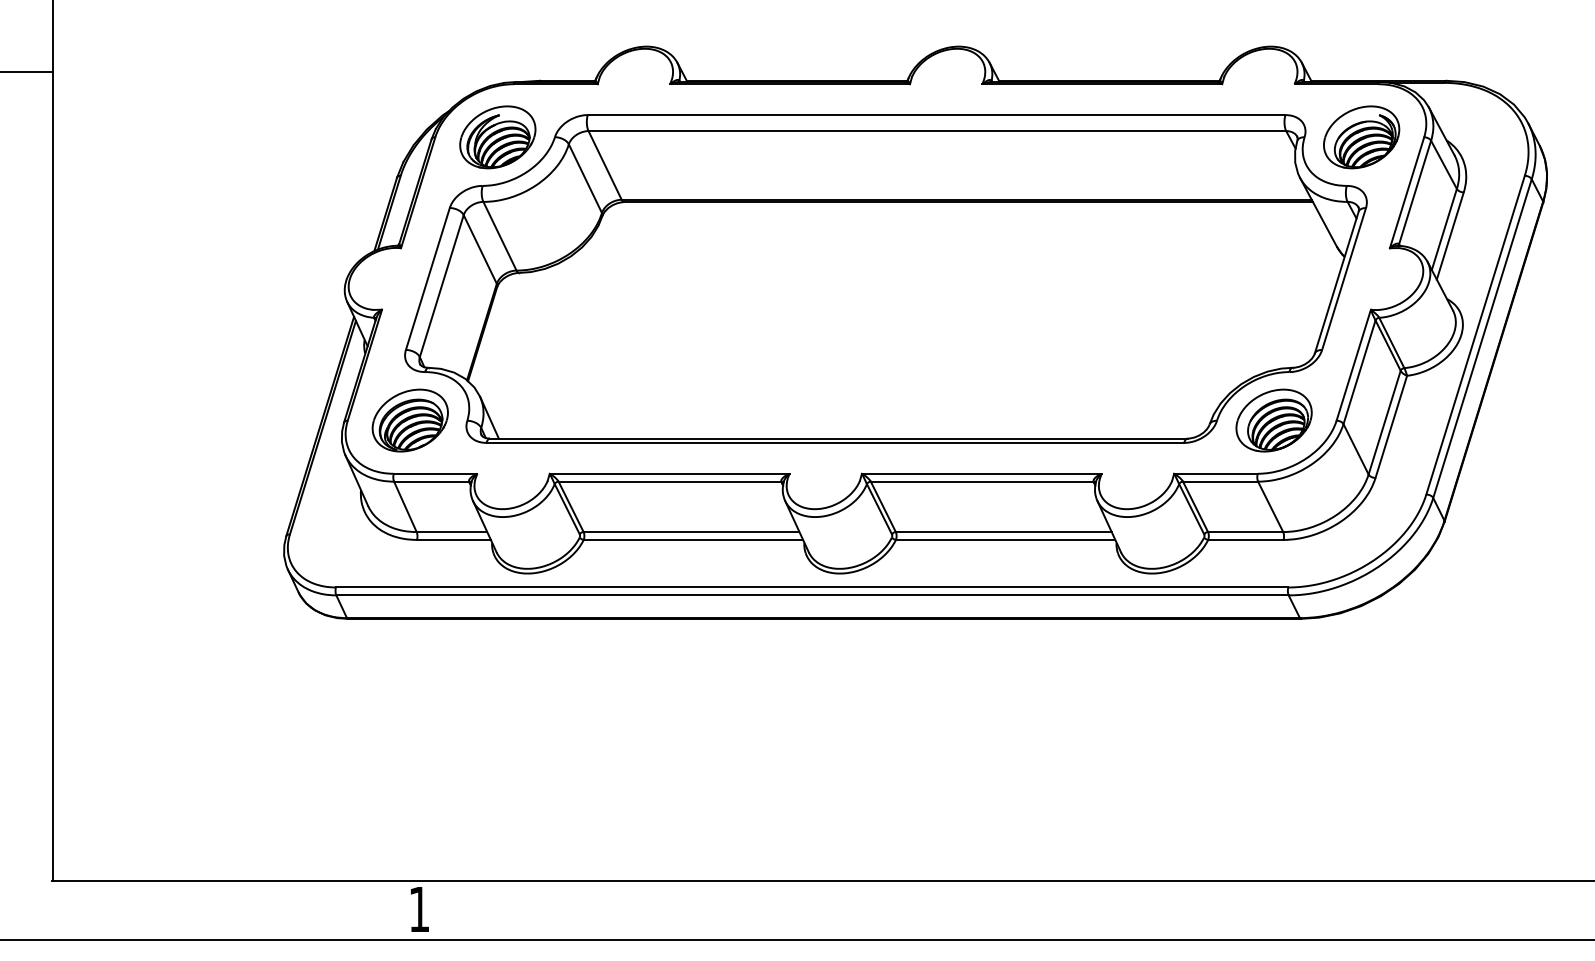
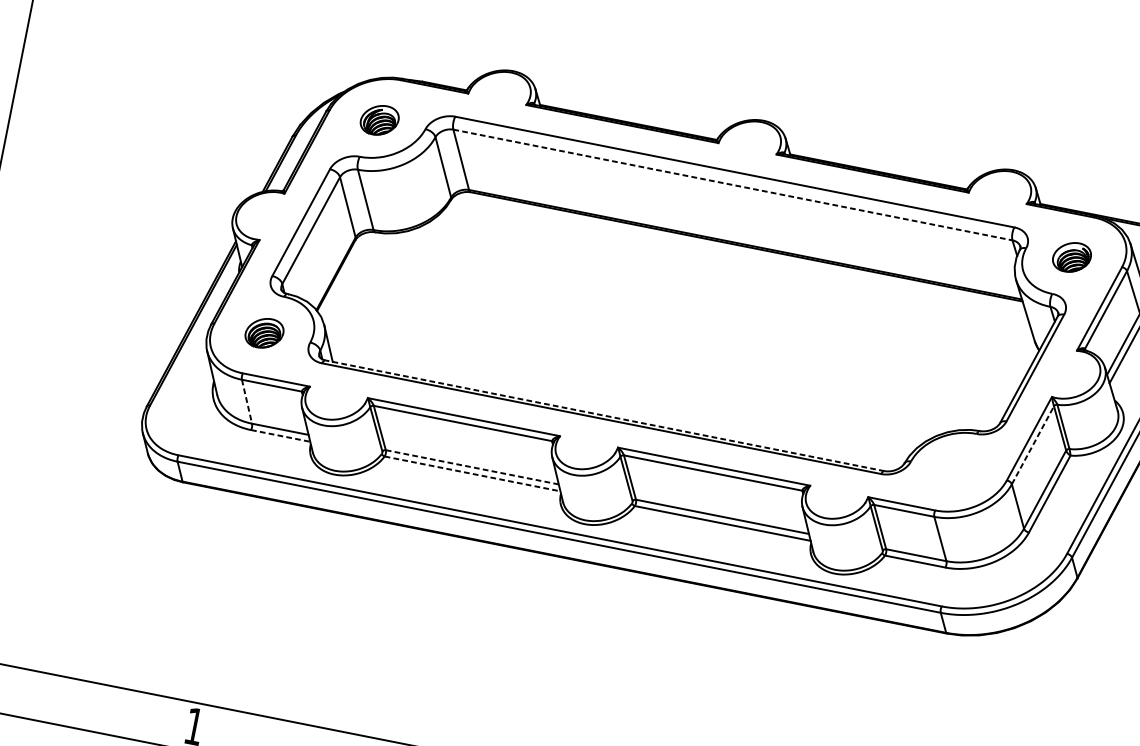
line: (937, 131) -> (732, 185), solid -> dashed
part: (497, 137) -> (379, 120), size x0.6
part: (1361, 137) -> (1071, 257), size x0.6
line: (1359, 371) -> (1033, 444), solid -> dashed
part: (409, 420) -> (263, 333), size x0.6
part: (1273, 420) -> (956, 470), removed
line: (838, 438) -> (604, 415), solid -> dashed
line: (405, 506) -> (247, 401), solid -> dashed
line: (691, 532) -> (472, 467), solid -> dashed
line: (453, 539) -> (280, 435), solid -> dashed
line: (693, 539) -> (472, 473), solid -> dashed

